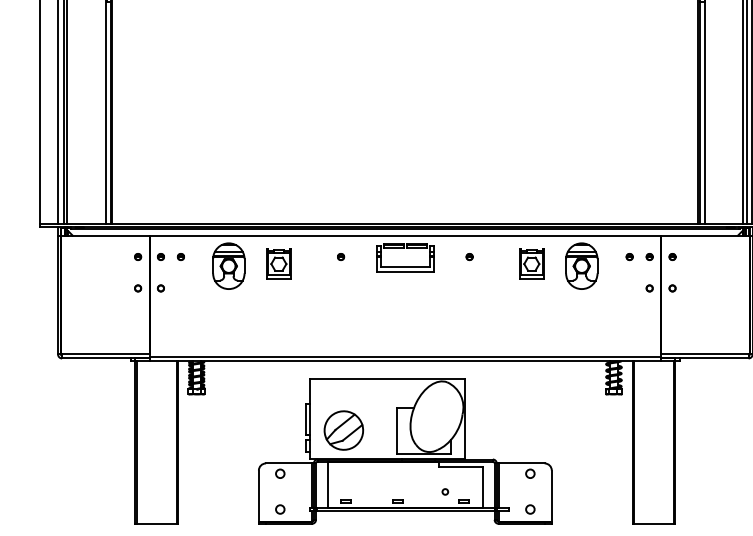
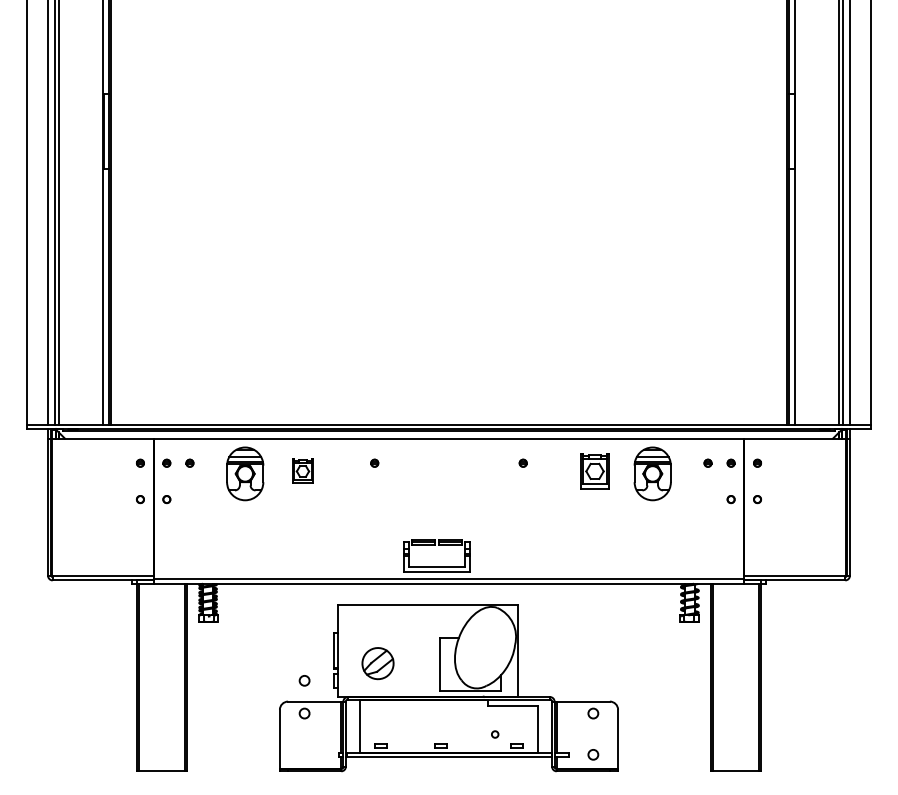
part: (404, 248) -> (435, 545), moved
part: (278, 264) -> (302, 471), size x0.7
part: (343, 430) -> (377, 663), size x0.7
circle: (280, 509) -> (304, 680), moved

